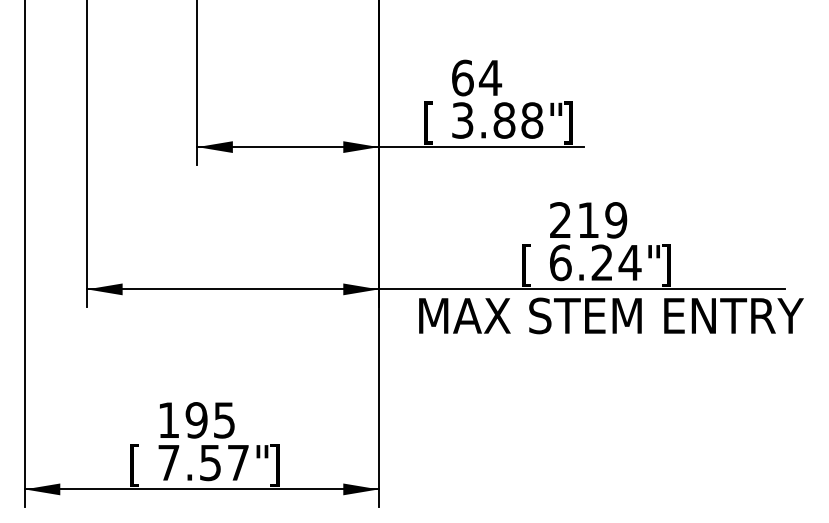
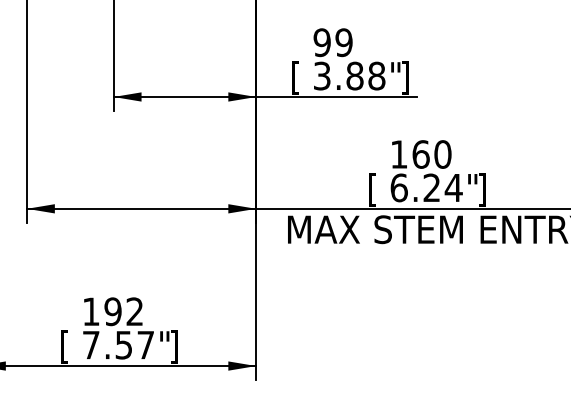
text: (476, 77) -> (333, 42), 64 -> 99
text: (588, 220) -> (421, 154), 219 -> 160
text: (224, 420) -> (134, 311), 195 -> 192

